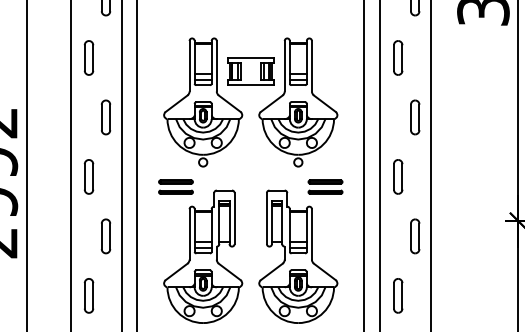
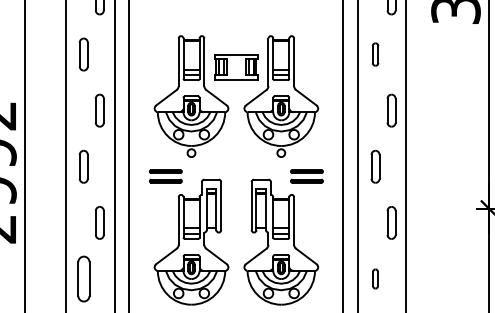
part: (398, 57) -> (375, 54), size x0.7
part: (88, 295) -> (83, 278), size x1.4
part: (398, 295) -> (375, 278), size x0.6

